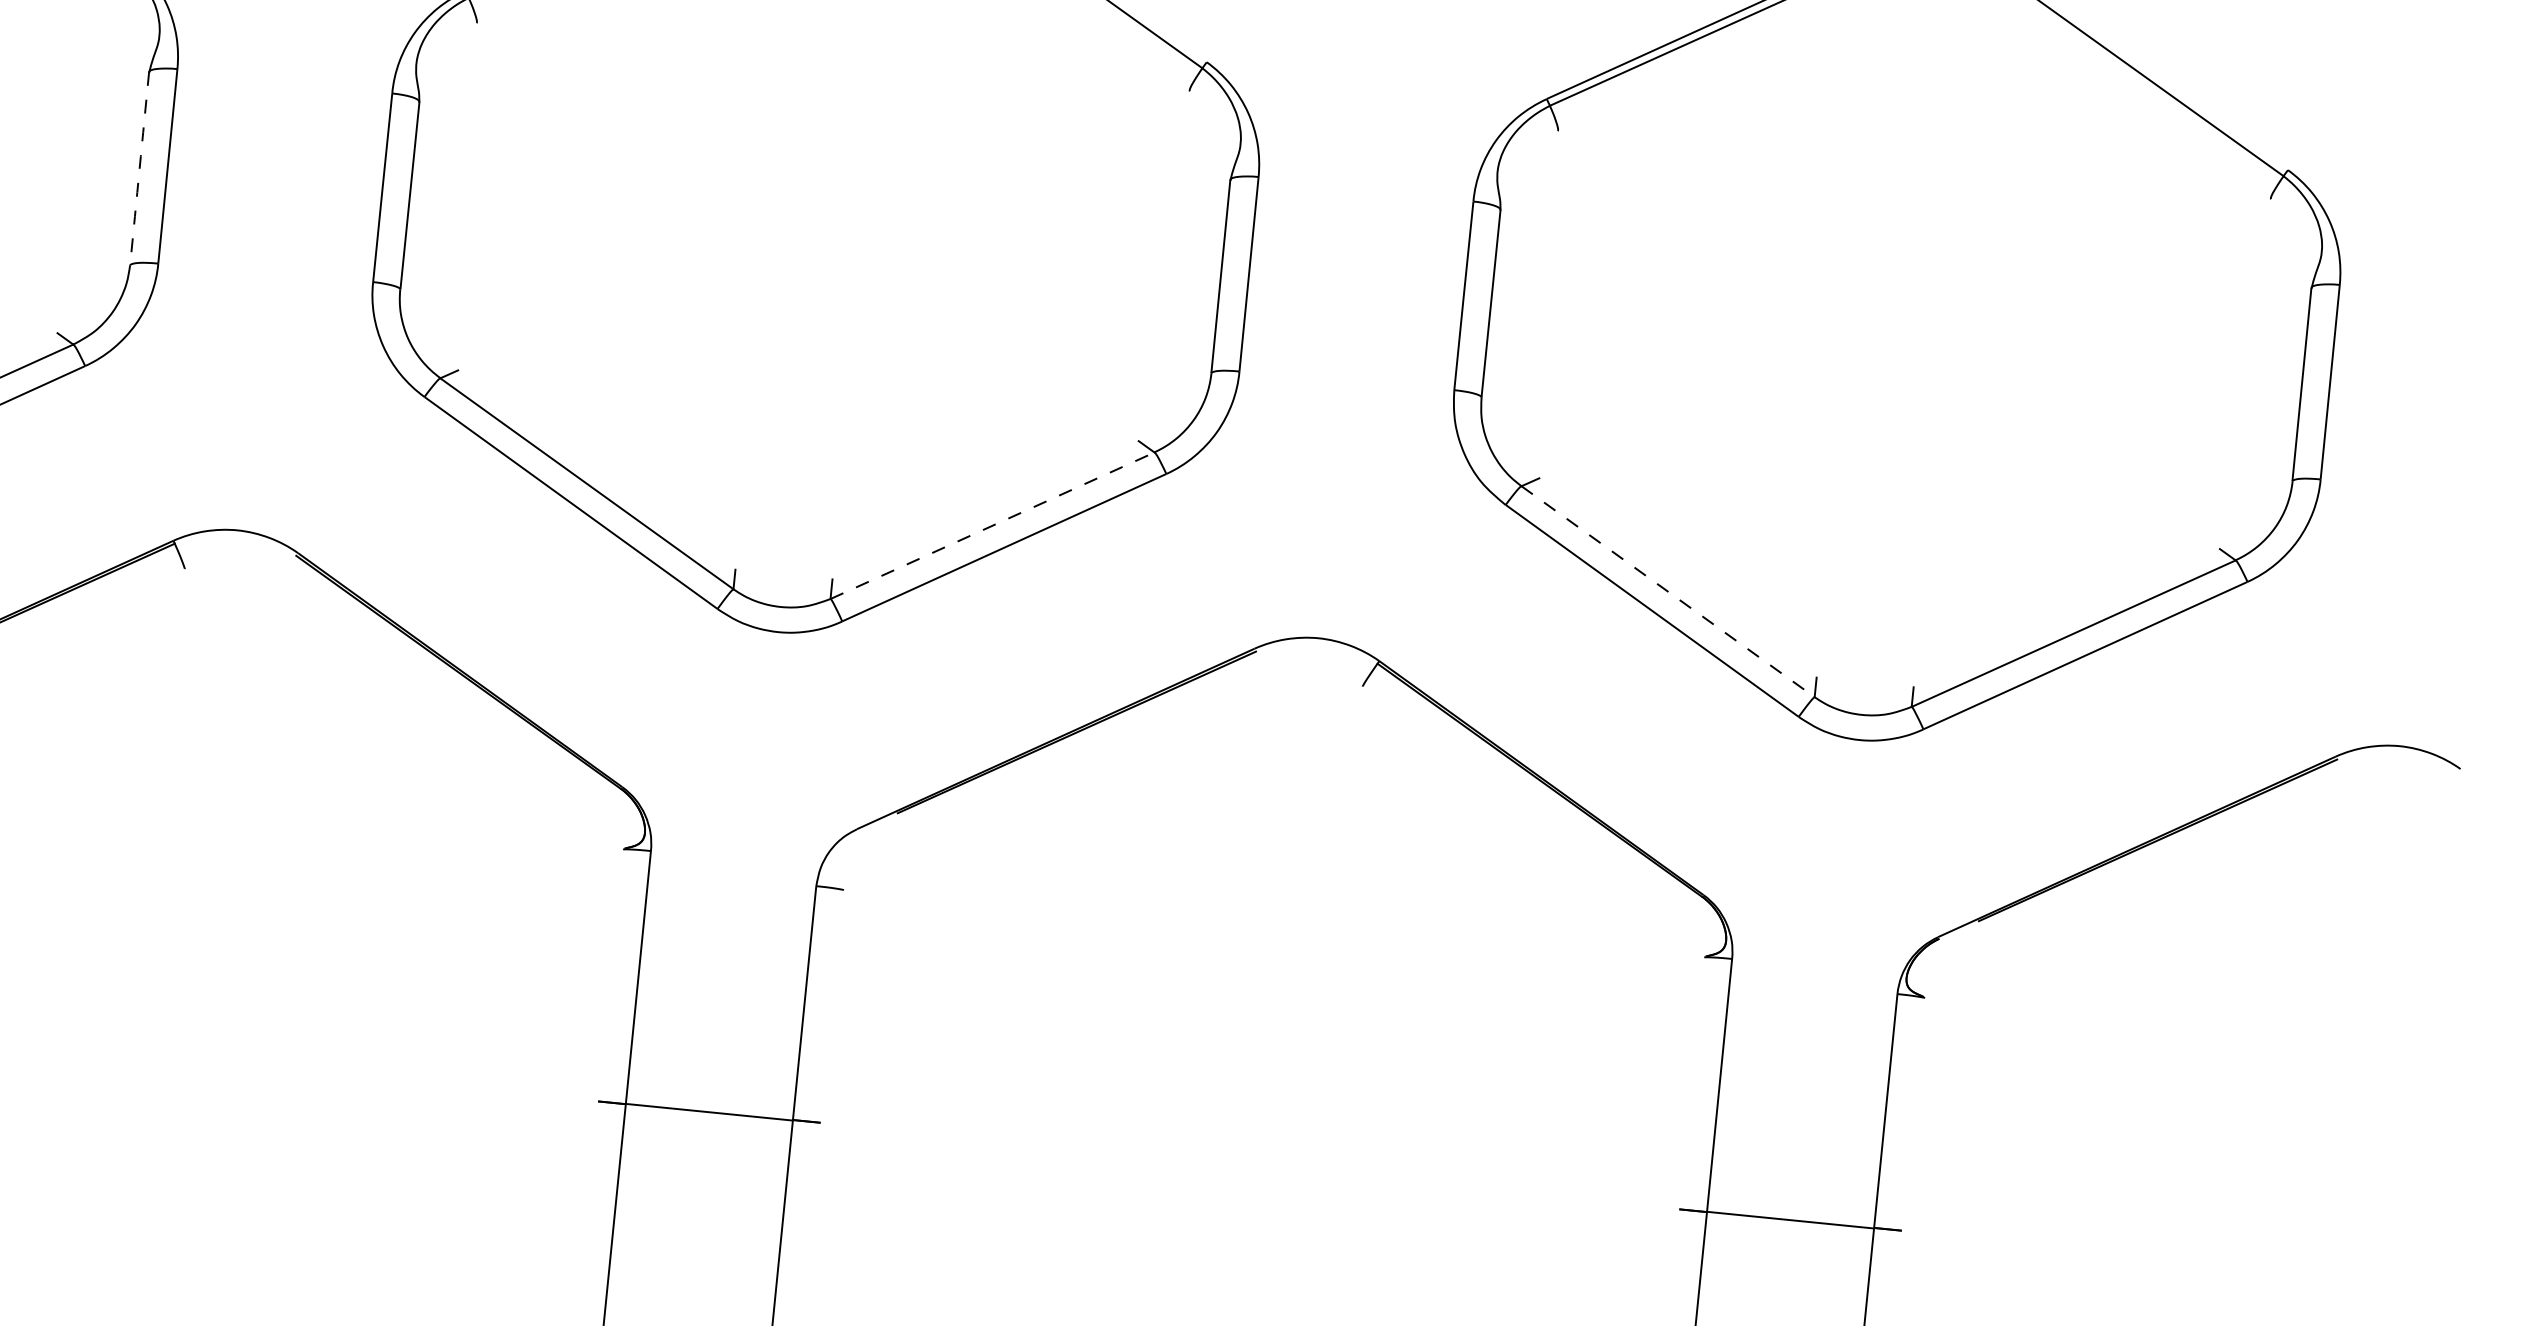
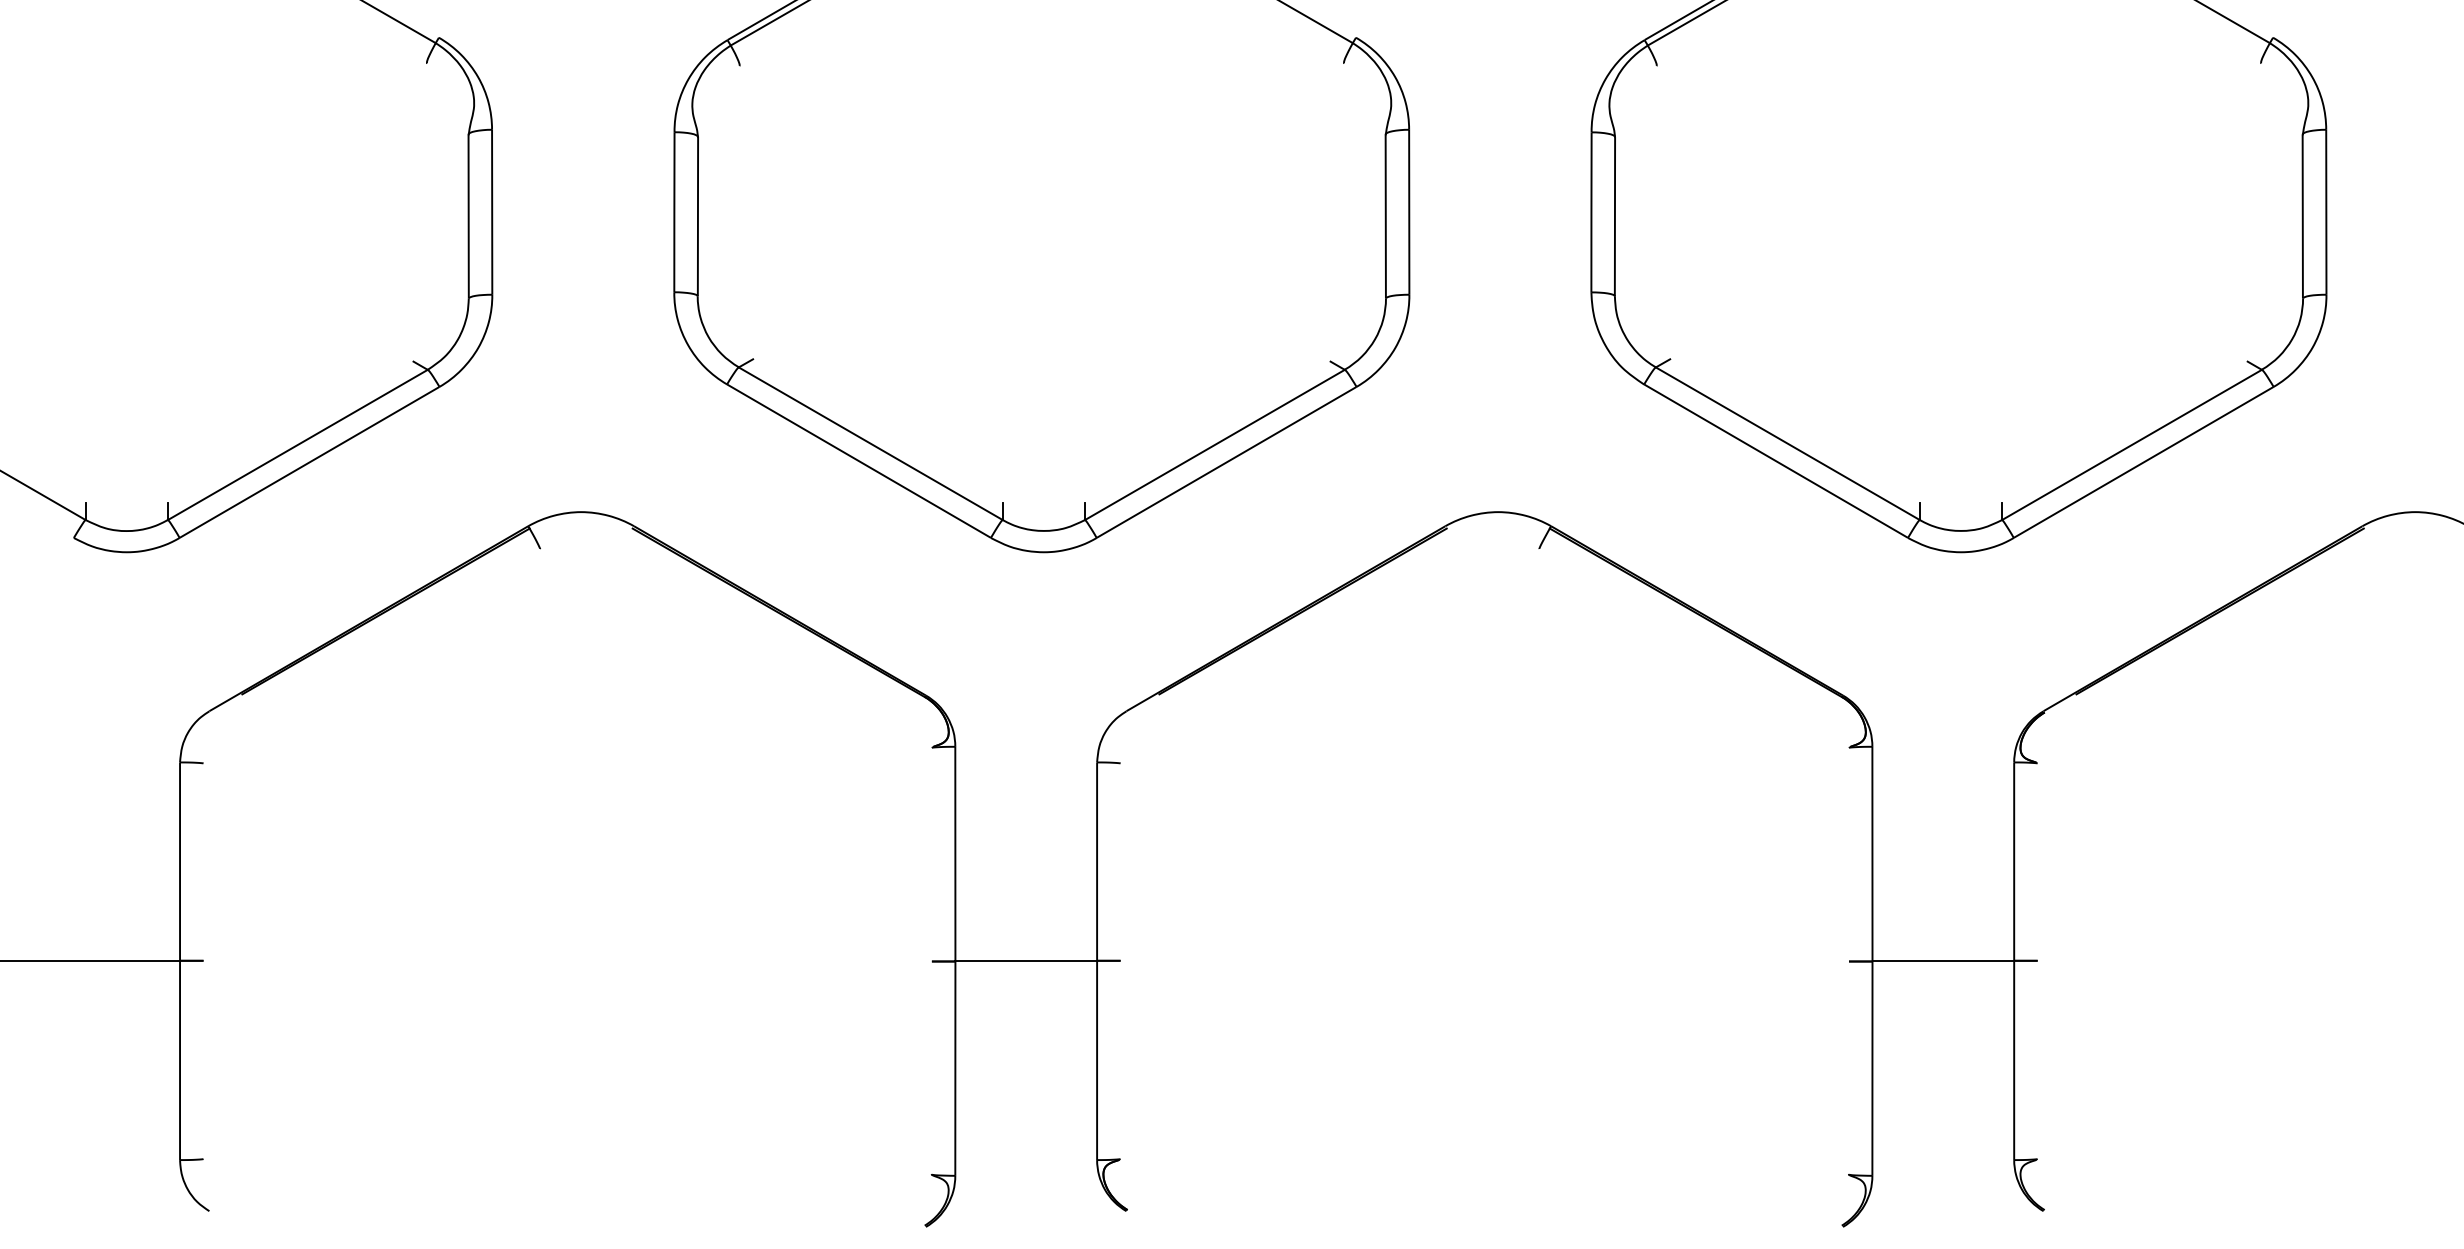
arc: (139, 169) -> (468, 217), dashed -> solid
line: (992, 525) -> (1214, 444), dashed -> solid
line: (1668, 591) -> (1788, 443), dashed -> solid

